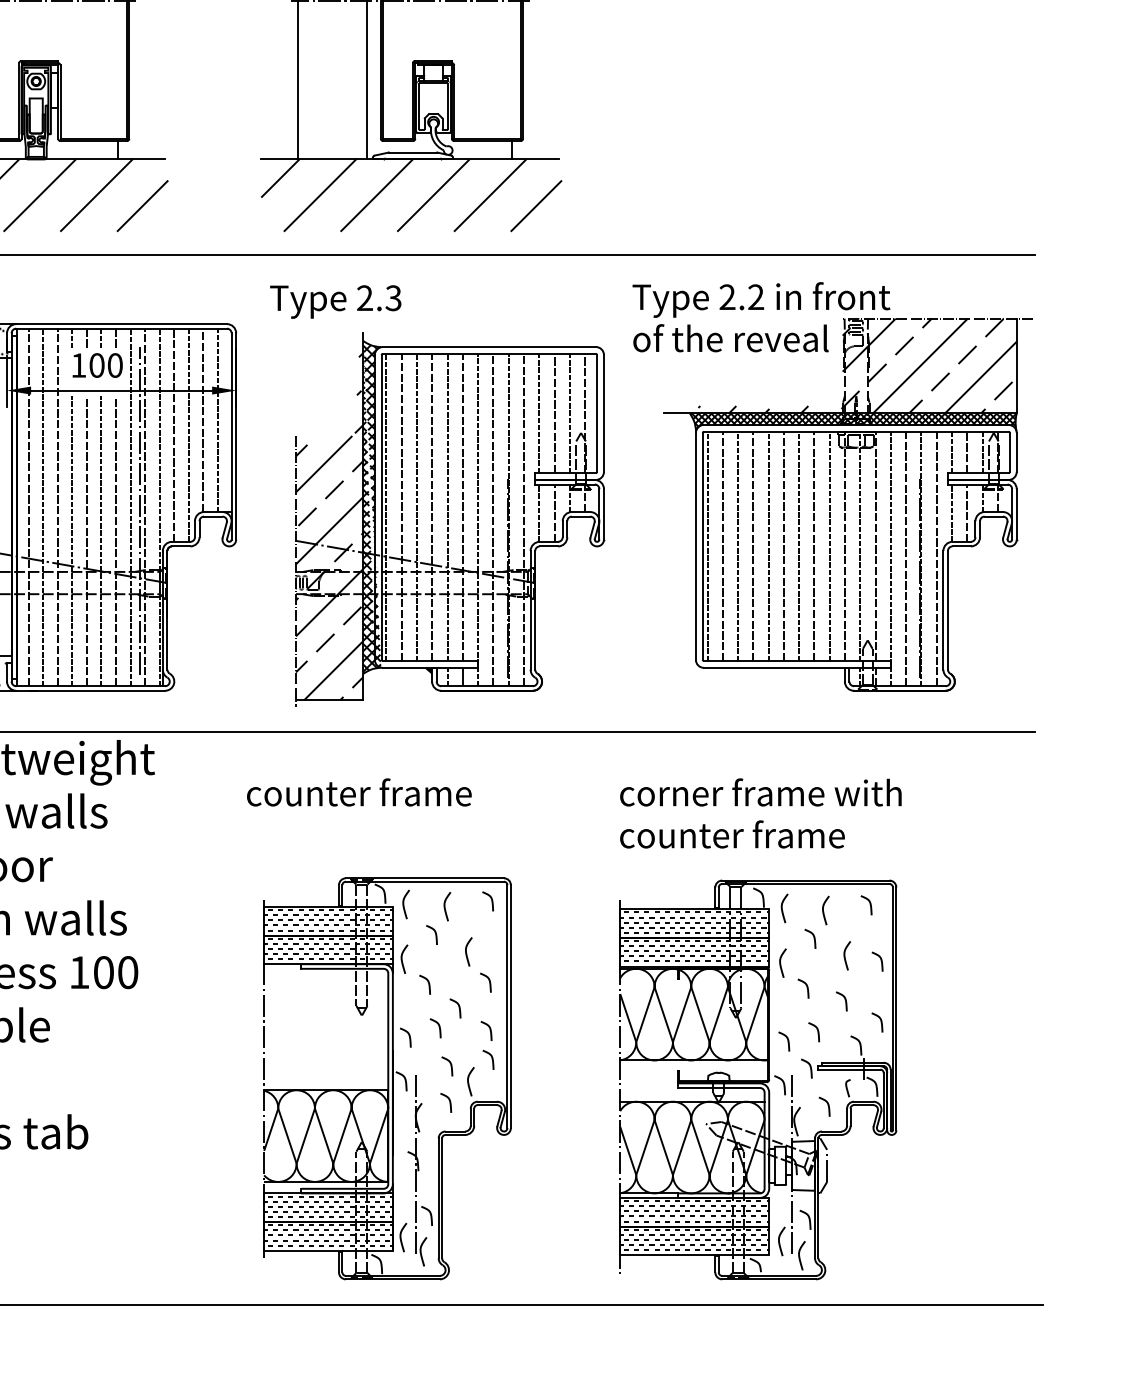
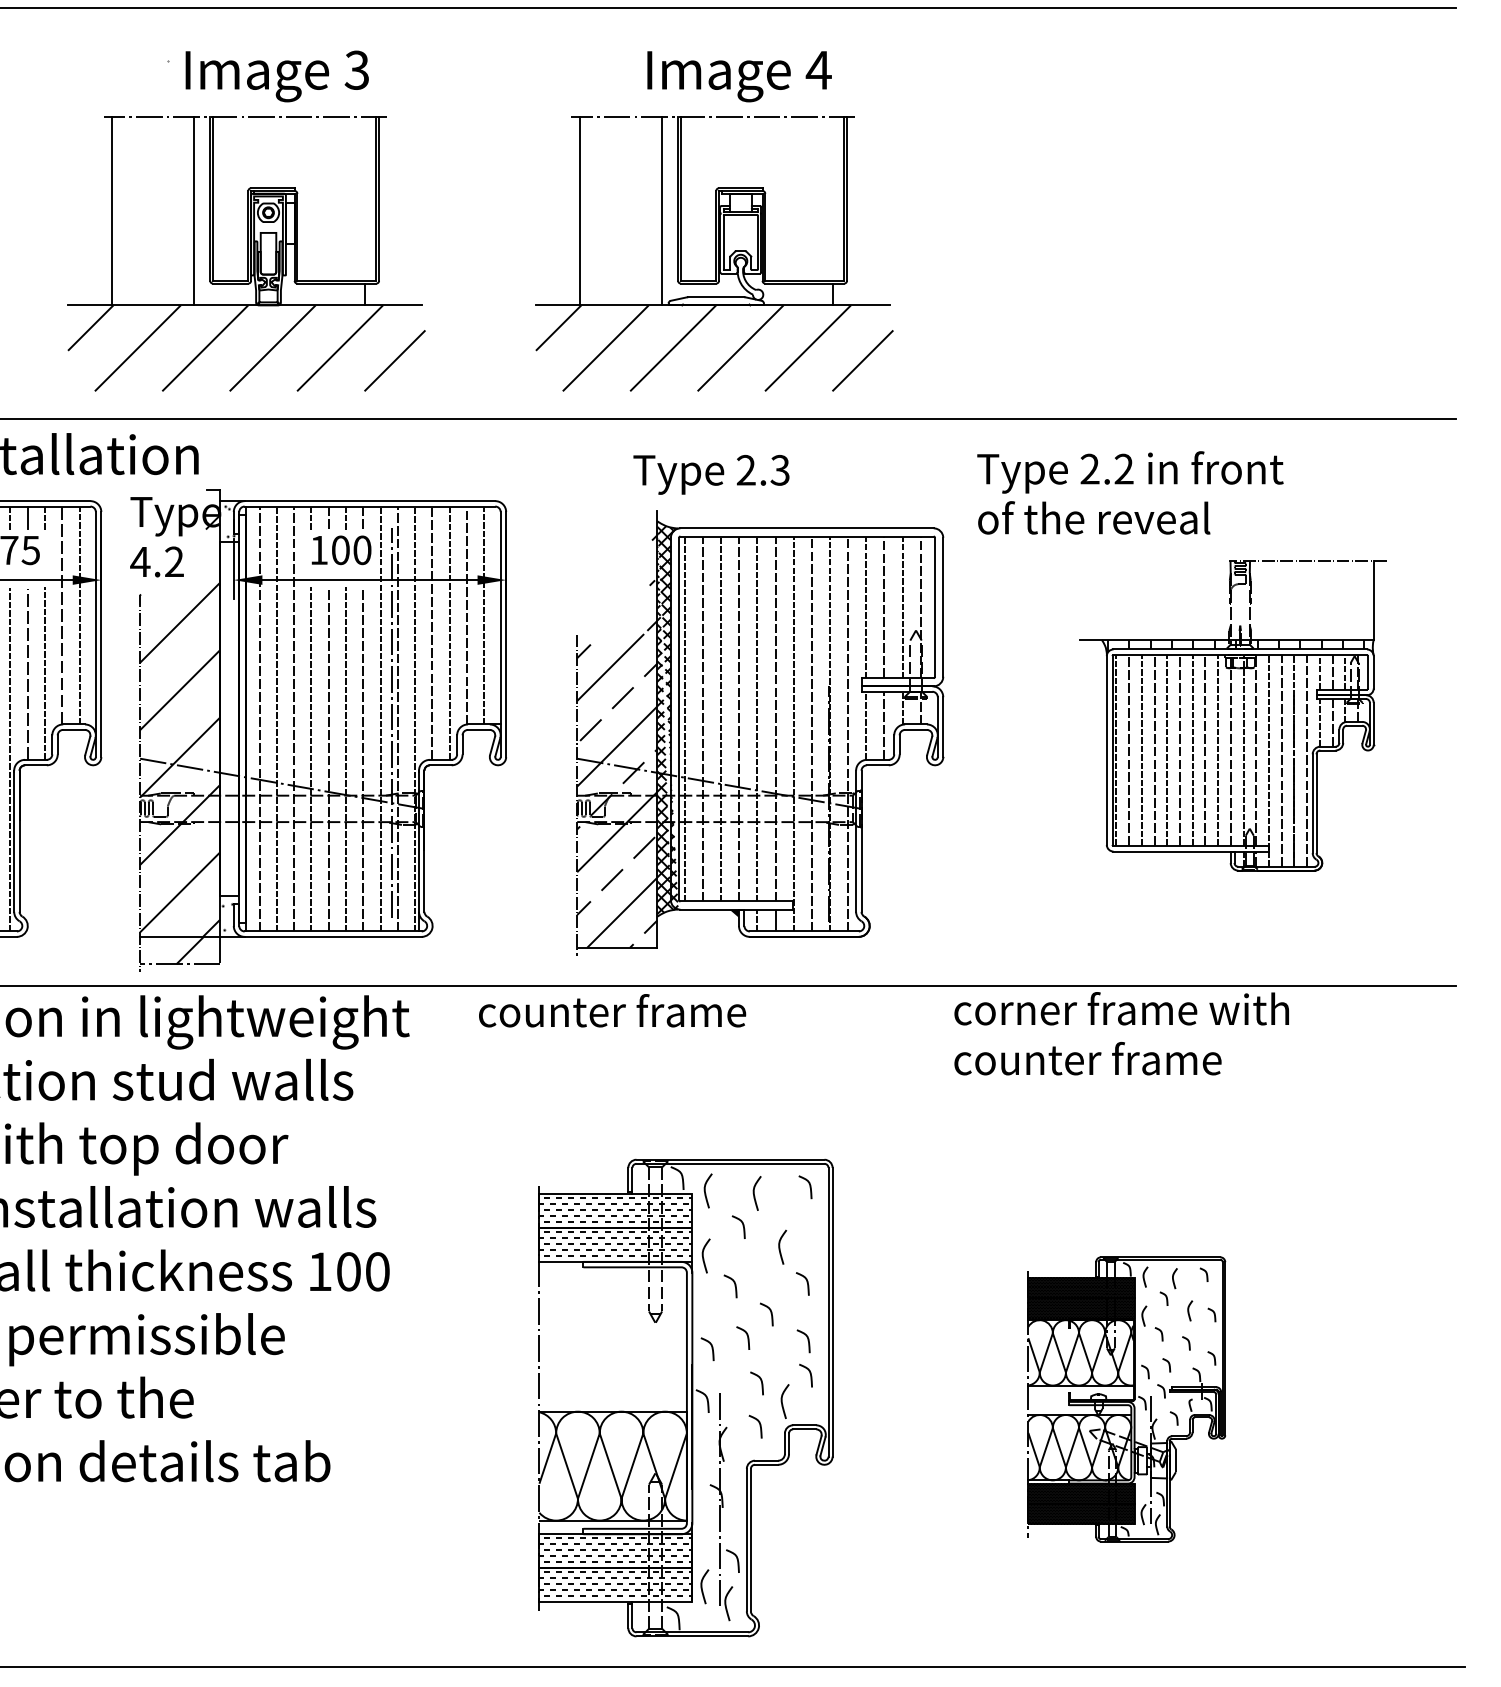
text: (335, 301) -> (711, 474), moved
part: (848, 504) -> (1233, 715), size x0.7
text: (359, 792) -> (612, 1010), moved
text: (760, 813) -> (1121, 1033), moved
part: (758, 1080) -> (1126, 1399), size x0.6

